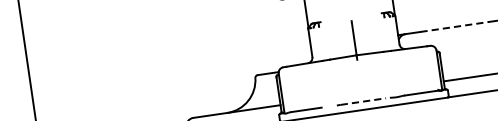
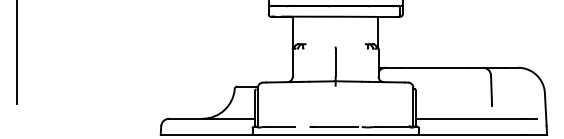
line: (454, 26) -> (434, 67), dashed -> solid
line: (364, 101) -> (336, 126), dashed -> solid

